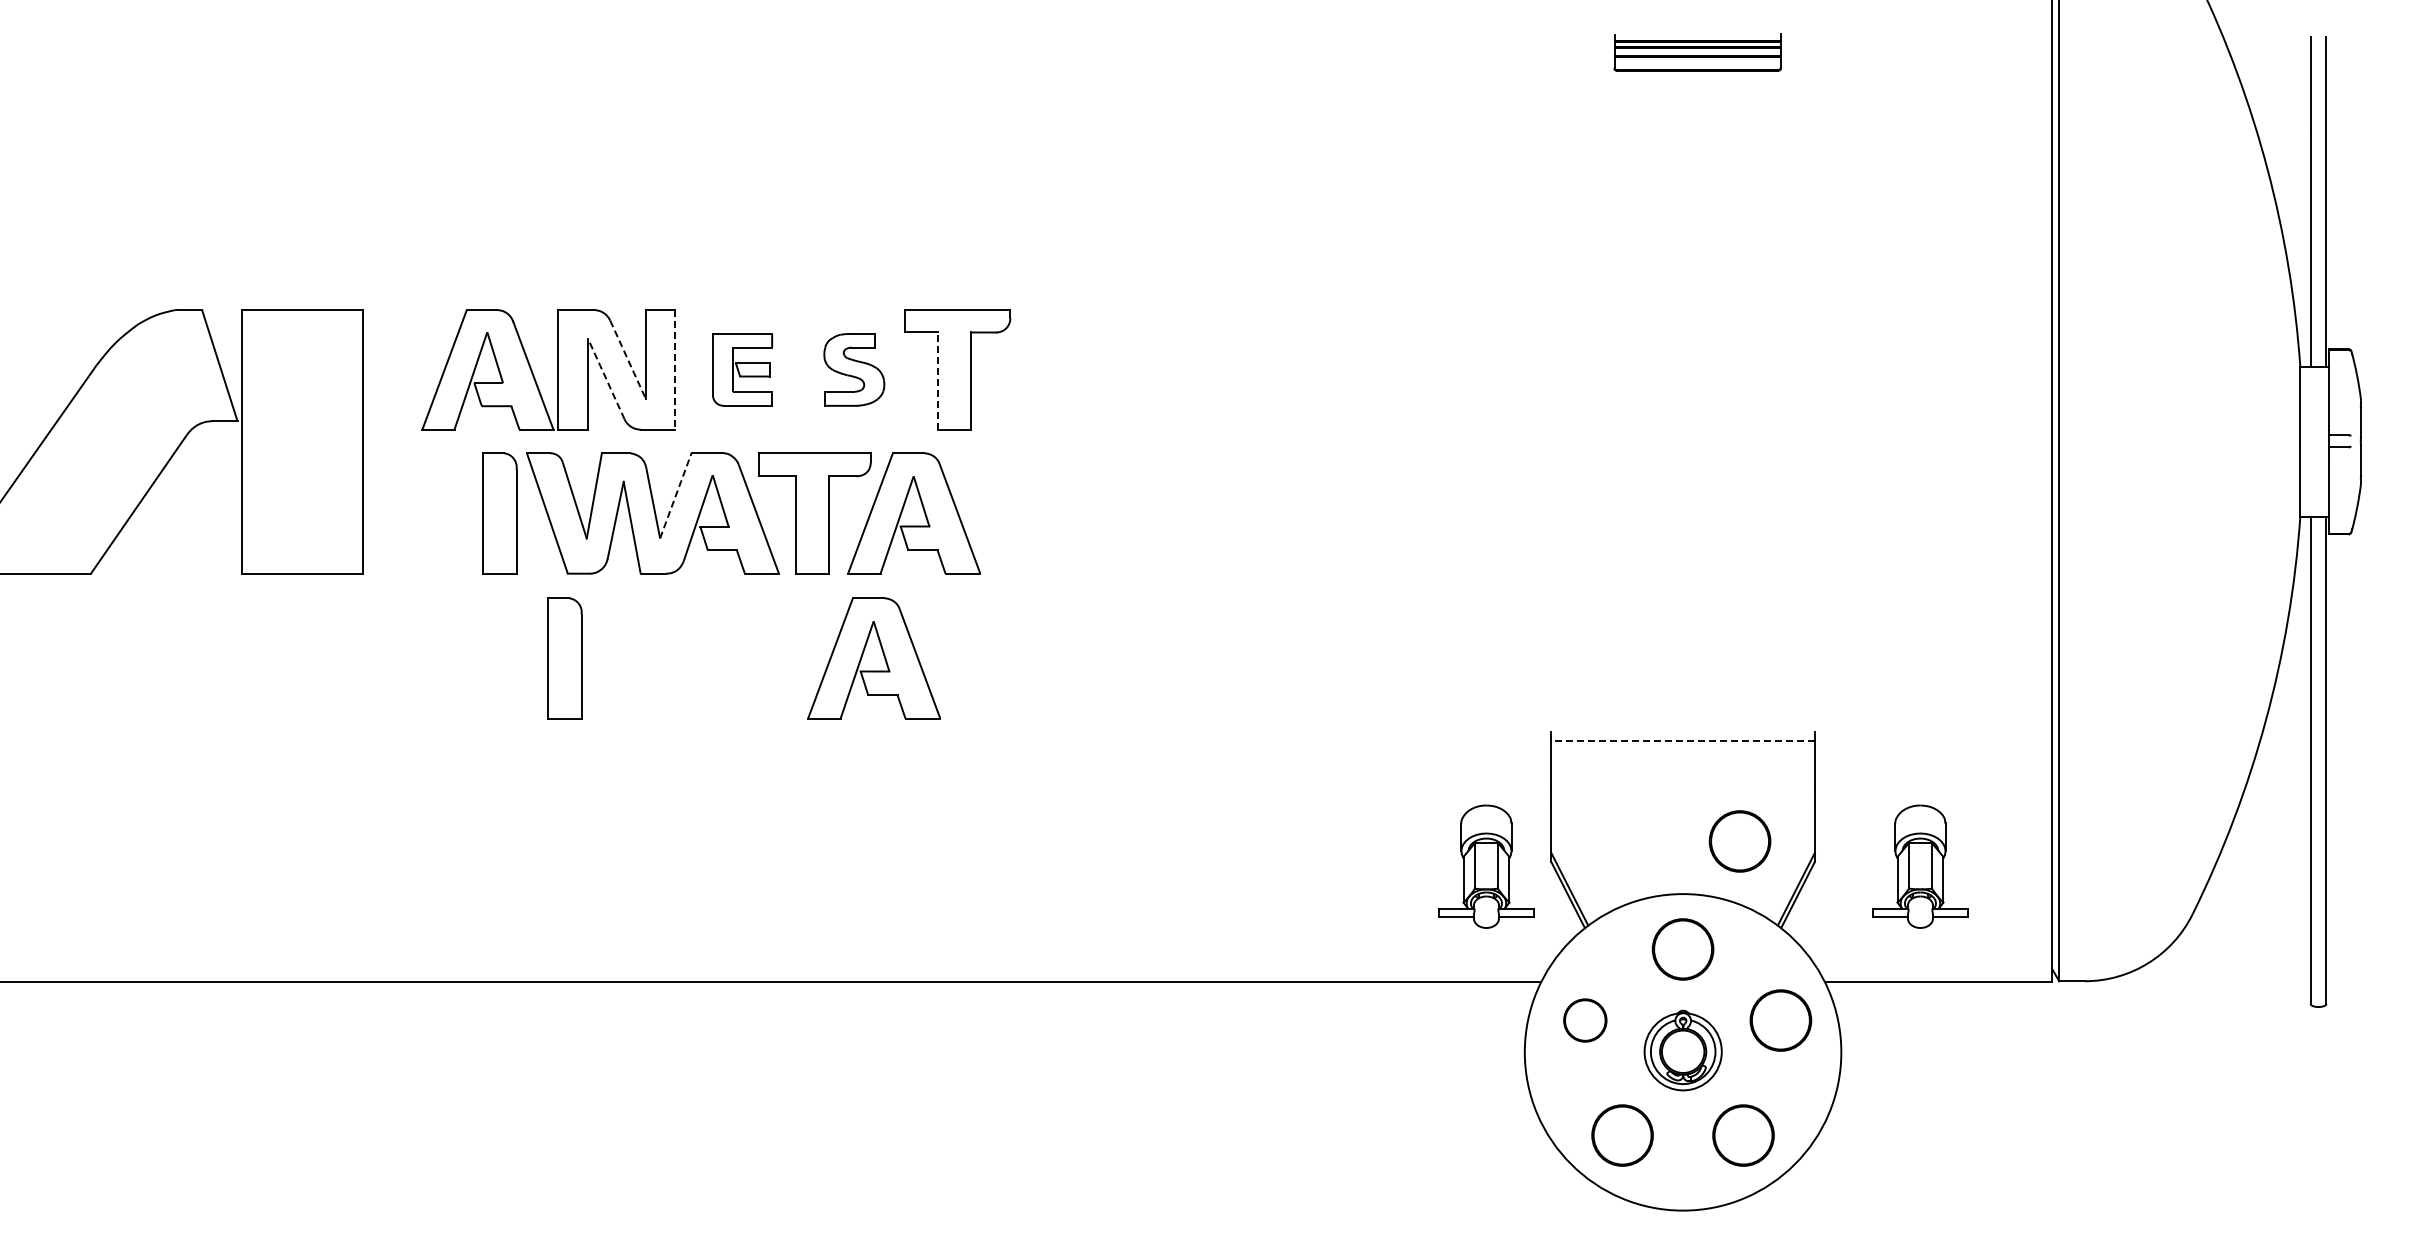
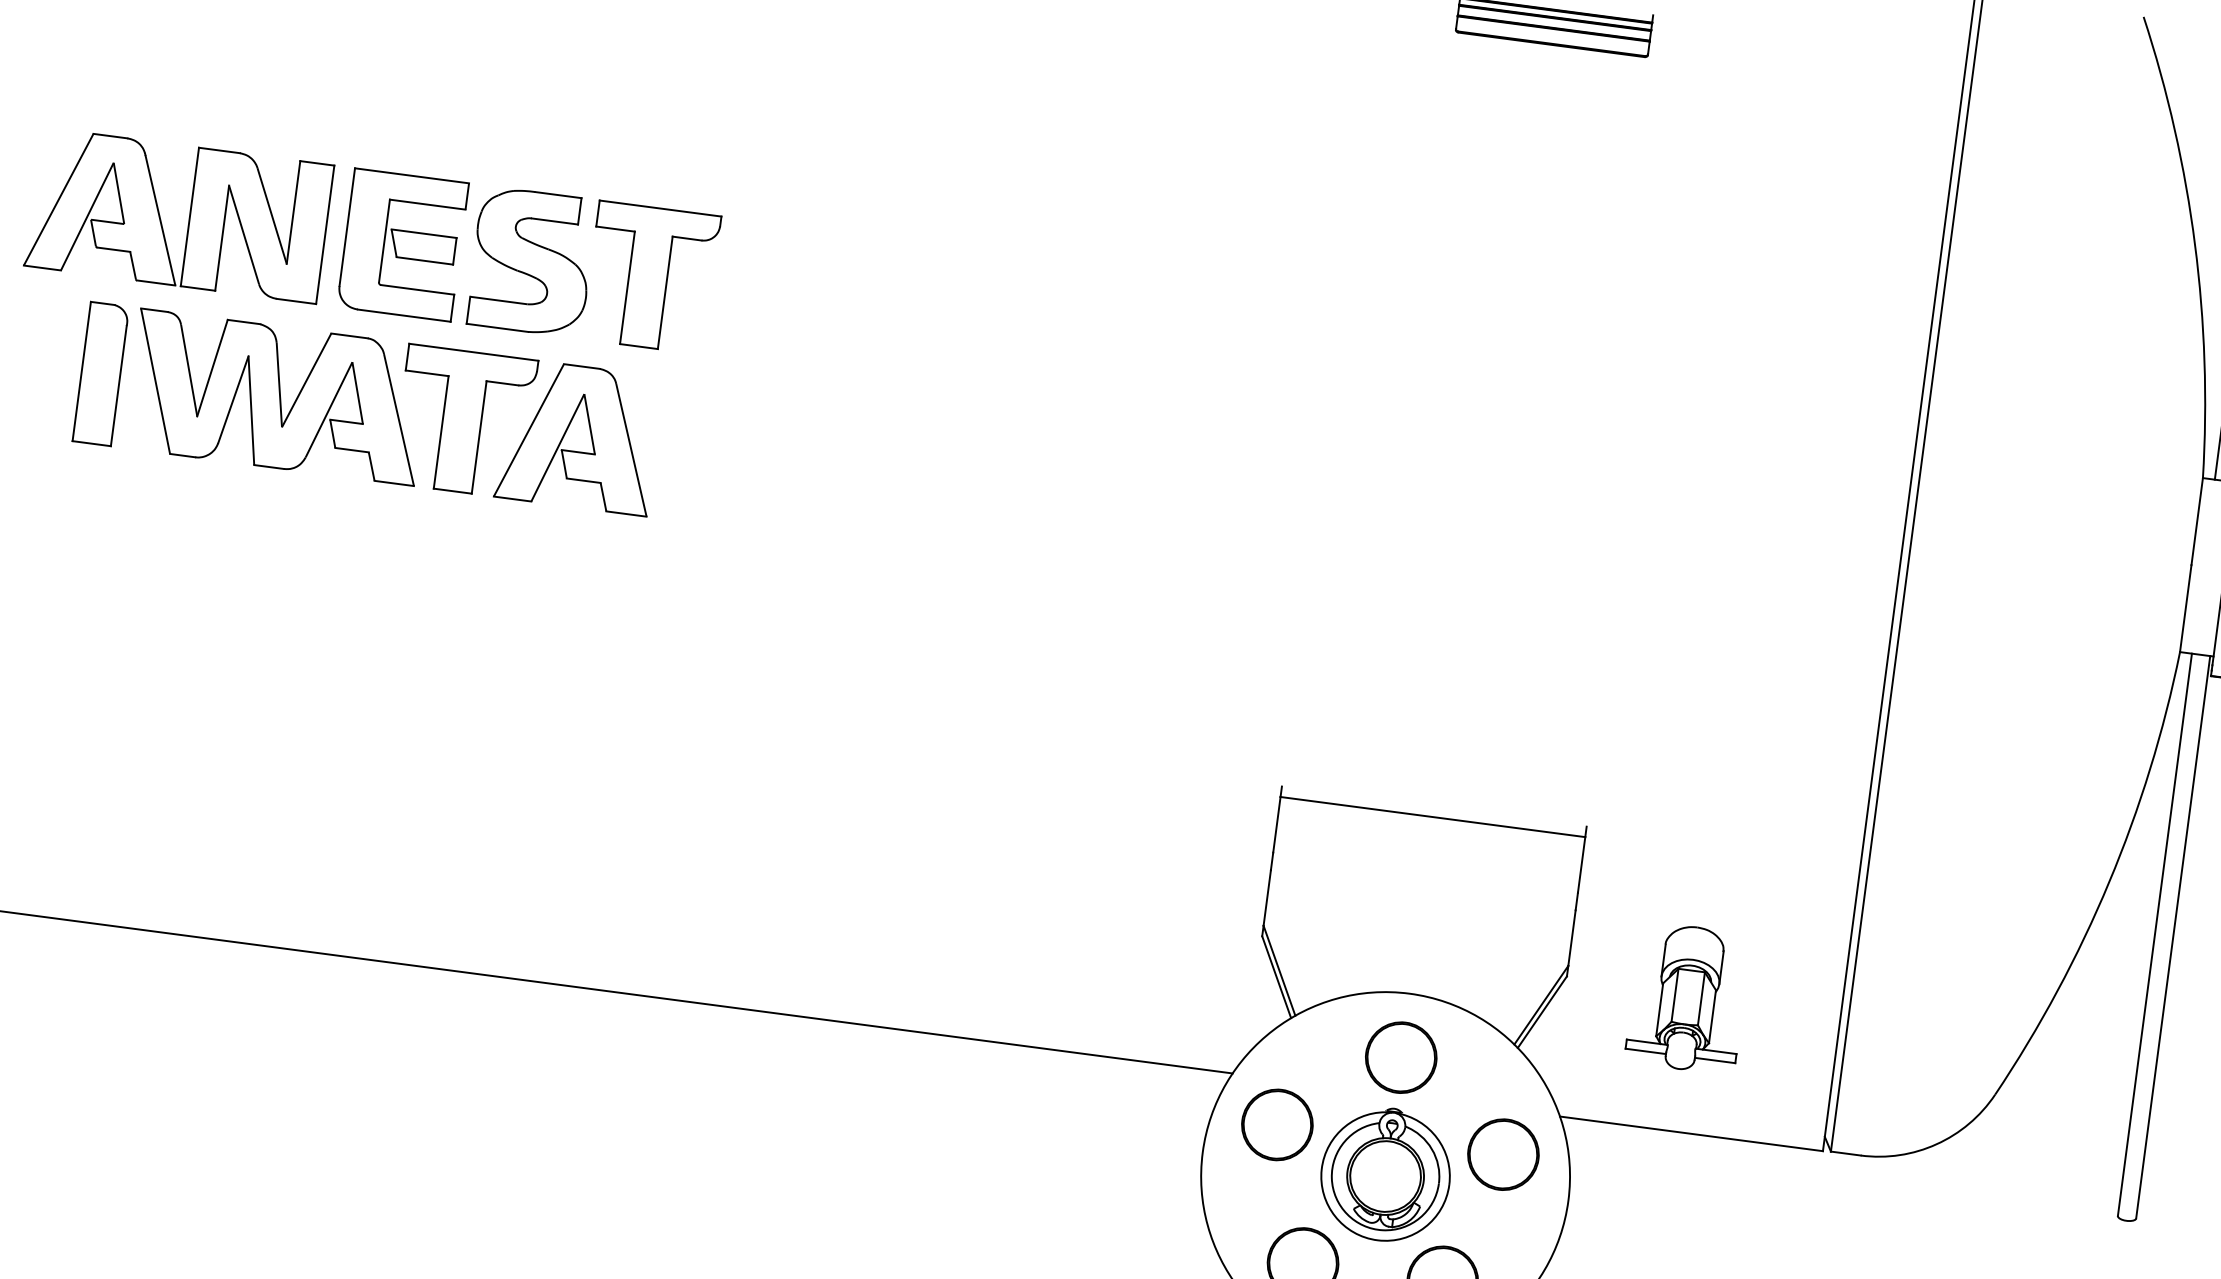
line: (628, 360) -> (272, 216), dashed -> solid
line: (675, 369) -> (325, 234), dashed -> solid
part: (742, 369) -> (402, 244), size x1.67
part: (854, 369) -> (532, 261), size x1.67
line: (606, 378) -> (244, 234), dashed -> solid
line: (938, 381) -> (627, 288), dashed -> solid
line: (675, 495) -> (306, 380), dashed -> solid
part: (883, 656) -> (522, 597), removed
part: (564, 658) -> (153, 551), removed
line: (1683, 741) -> (1433, 817), dashed -> solid
part: (1739, 841) -> (1482, 941), removed
part: (1486, 866) -> (1186, 931), removed
circle: (1585, 1020) -> (1277, 1124), size x1.43
part: (1683, 1050) -> (1386, 1174), size x1.43

